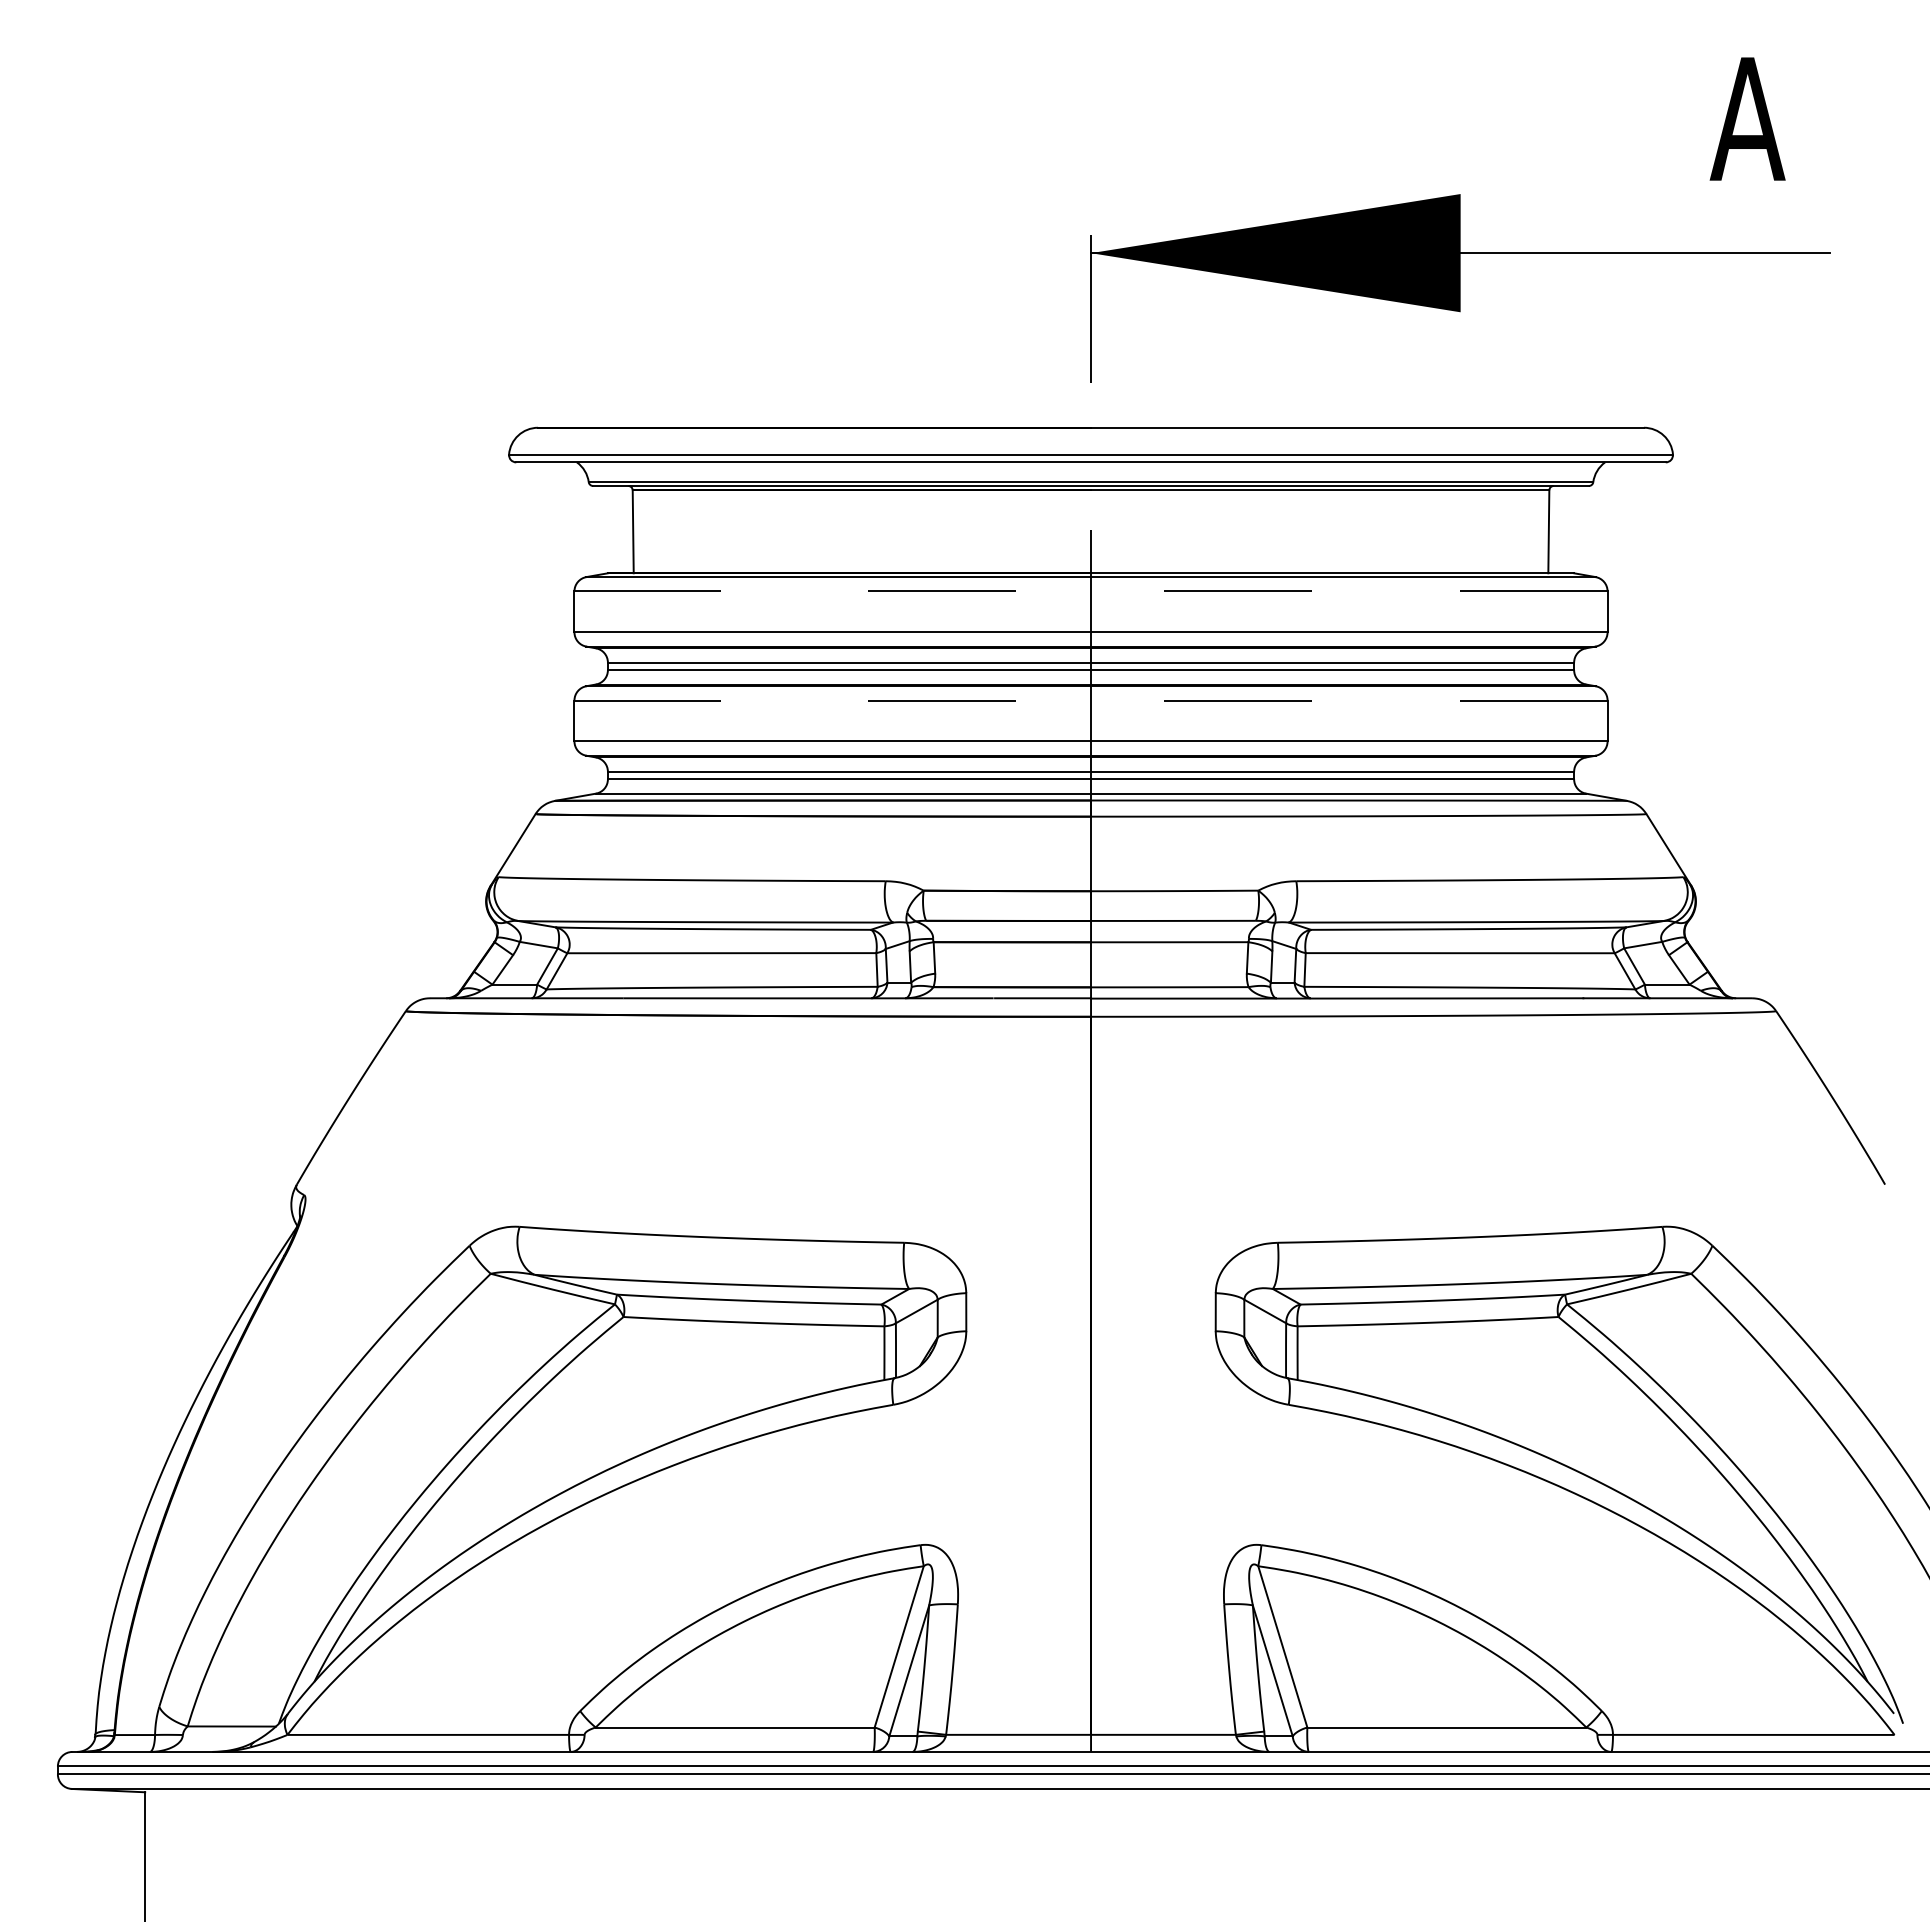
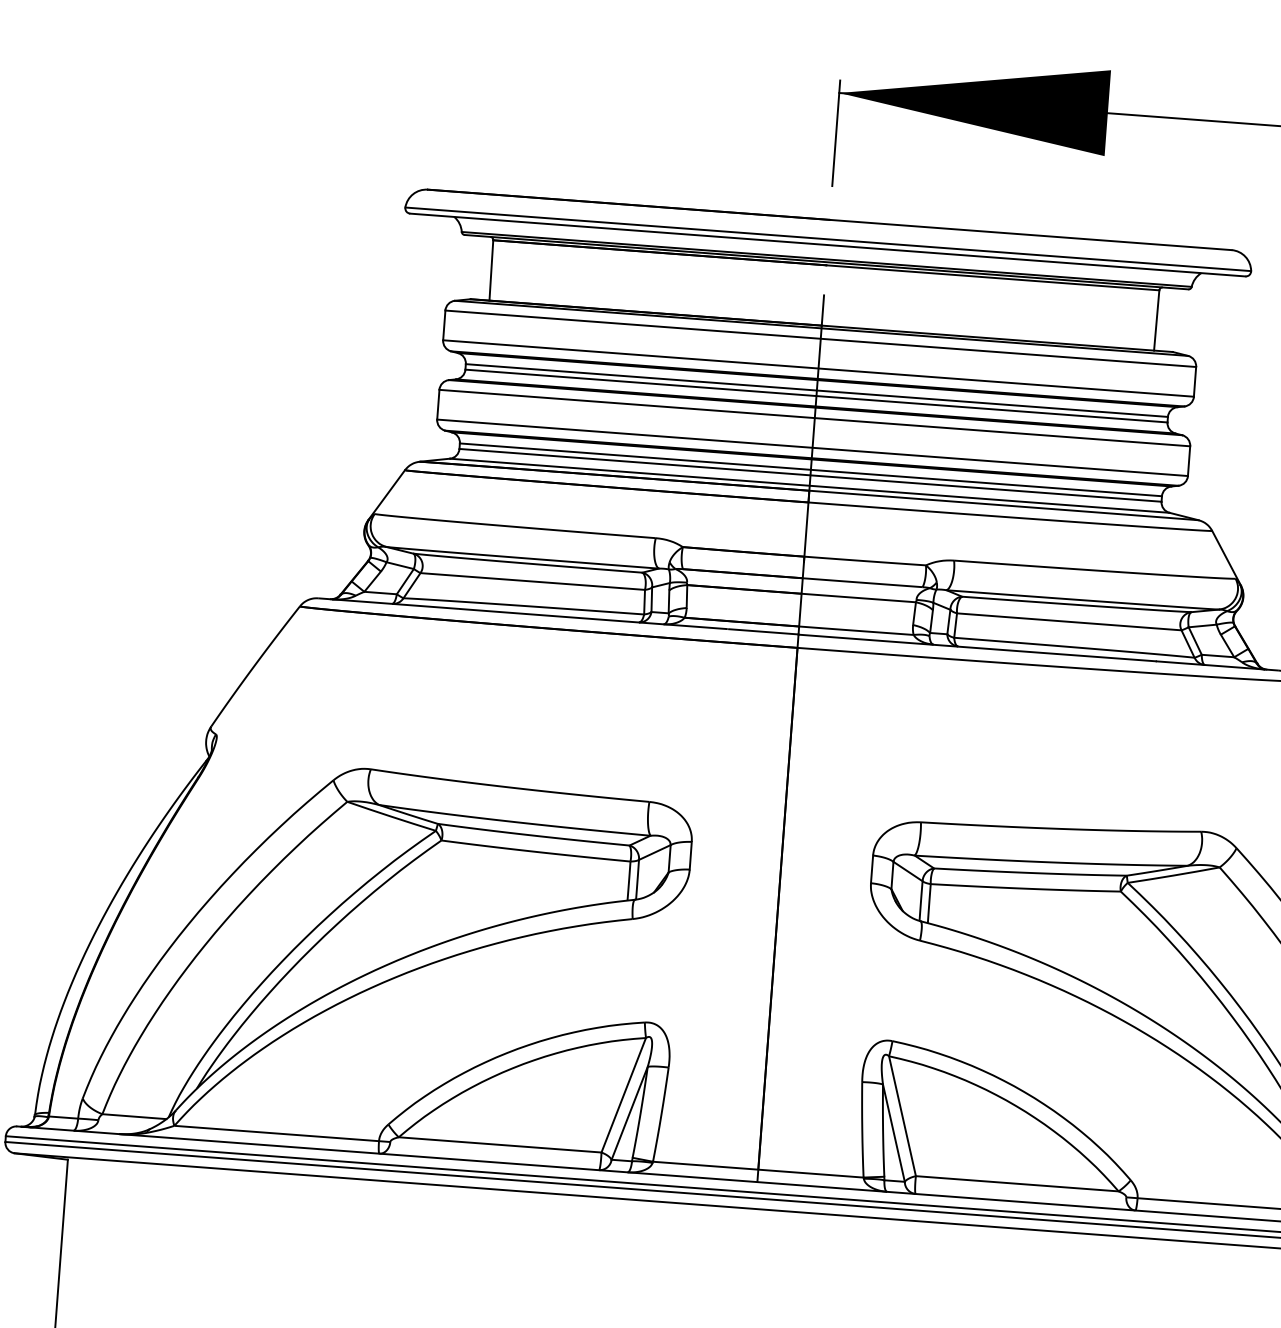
line: (1091, 591) -> (821, 338), dashed -> solid
line: (1091, 700) -> (815, 418), dashed -> solid

